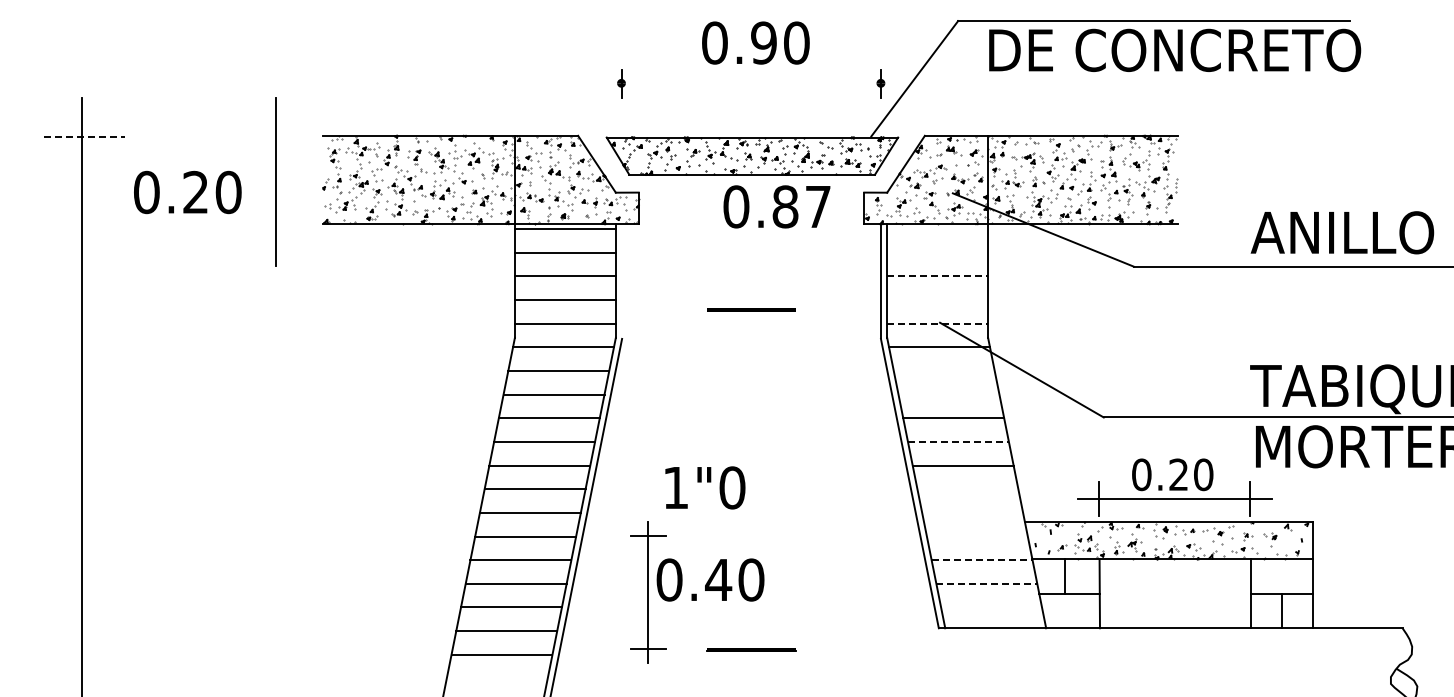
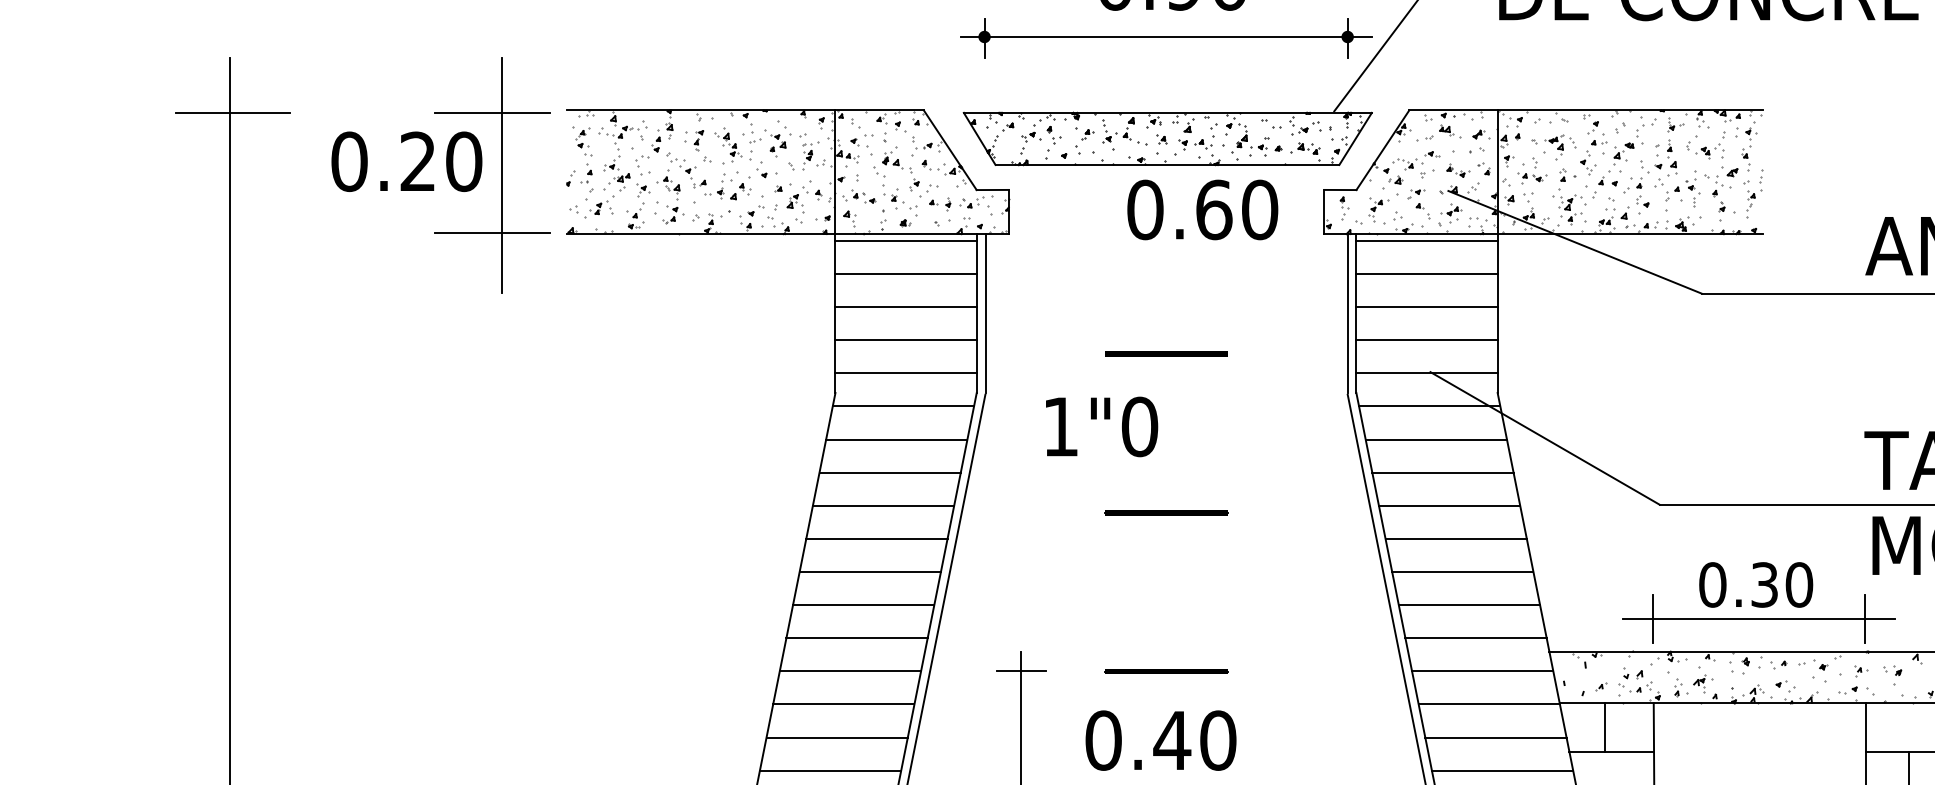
line: (750, 83) -> (1165, 37), added
line: (84, 137) -> (232, 112), dashed -> solid
line: (270, 137) -> (493, 112), added
text: (187, 192) -> (406, 161), moved
text: (801, 206) -> (1236, 209), 0.87 -> 0.60
line: (270, 223) -> (493, 233), added
line: (937, 229) -> (1426, 241), added
line: (937, 252) -> (1426, 273), added
line: (938, 276) -> (1428, 307), dashed -> solid
line: (622, 280) -> (985, 312), added
line: (937, 299) -> (1426, 339), added
line: (938, 323) -> (1428, 373), dashed -> solid
line: (943, 370) -> (1435, 438), added
line: (948, 394) -> (1442, 472), added
line: (751, 422) -> (1166, 511), added
line: (958, 441) -> (1456, 538), dashed -> solid
text: (1178, 474) -> (1764, 584), 0.20 -> 0.30
text: (705, 487) -> (1102, 426), moved
line: (967, 489) -> (1468, 605), added
line: (972, 512) -> (1475, 637), added
line: (751, 536) -> (1166, 671), added
line: (976, 536) -> (1481, 671), added
line: (982, 560) -> (1489, 704), dashed -> solid
text: (710, 579) -> (1160, 739), moved
line: (987, 583) -> (1496, 737), dashed -> solid
line: (991, 607) -> (1502, 770), added

